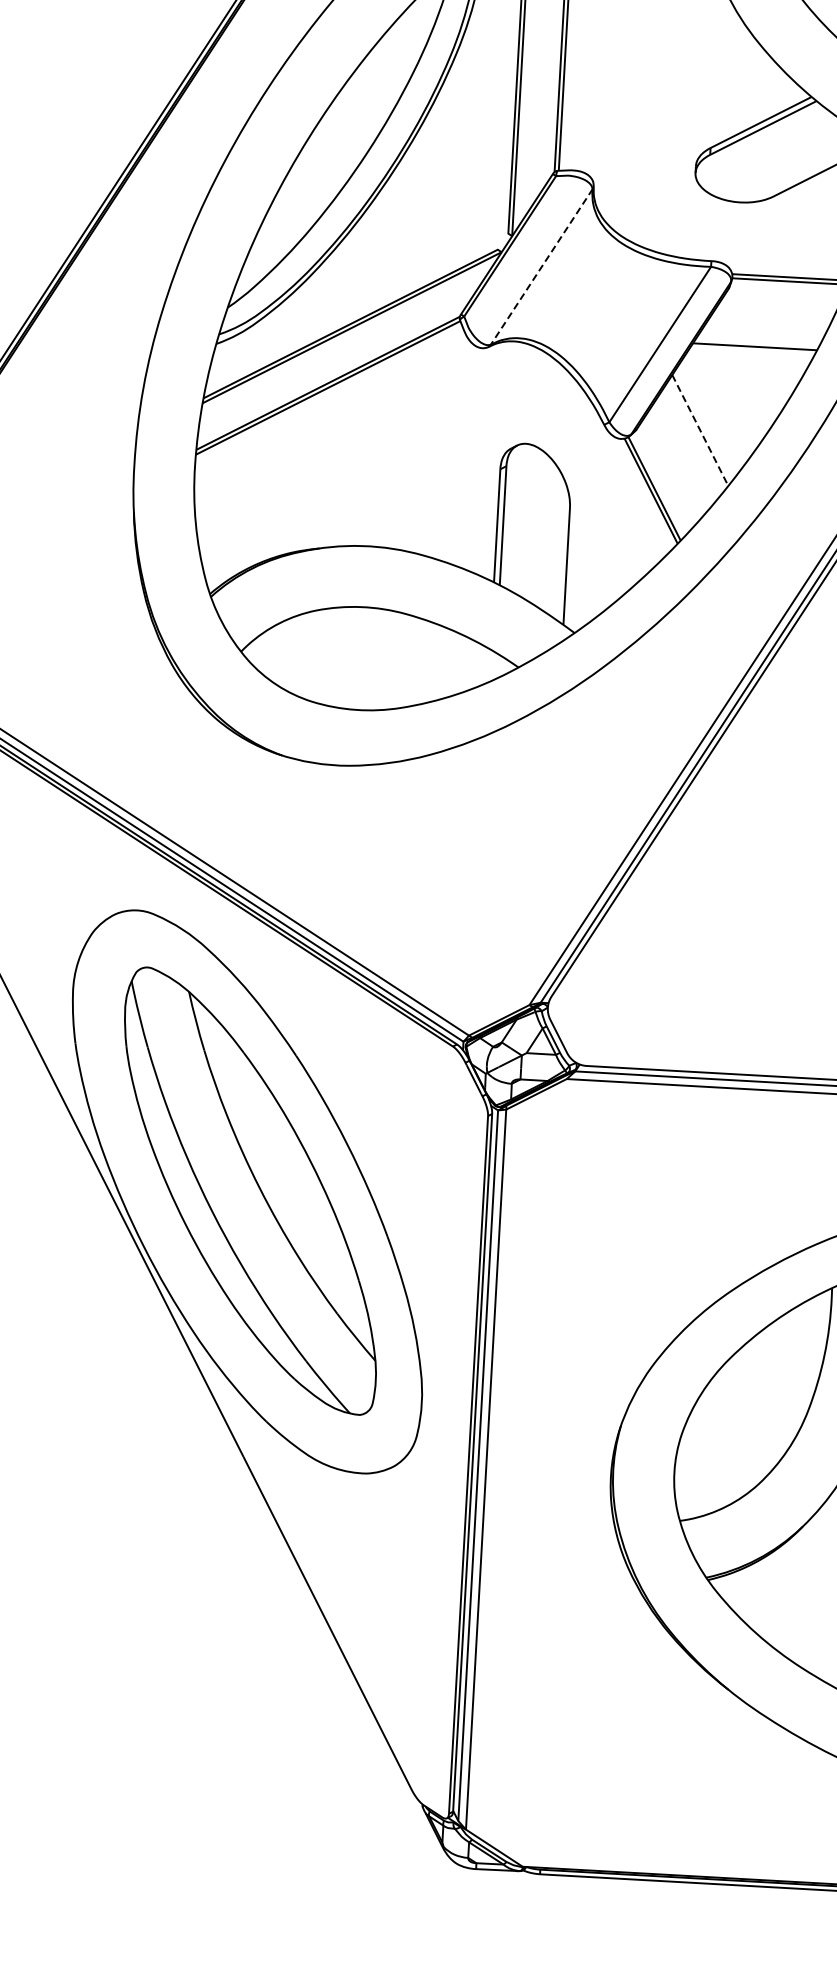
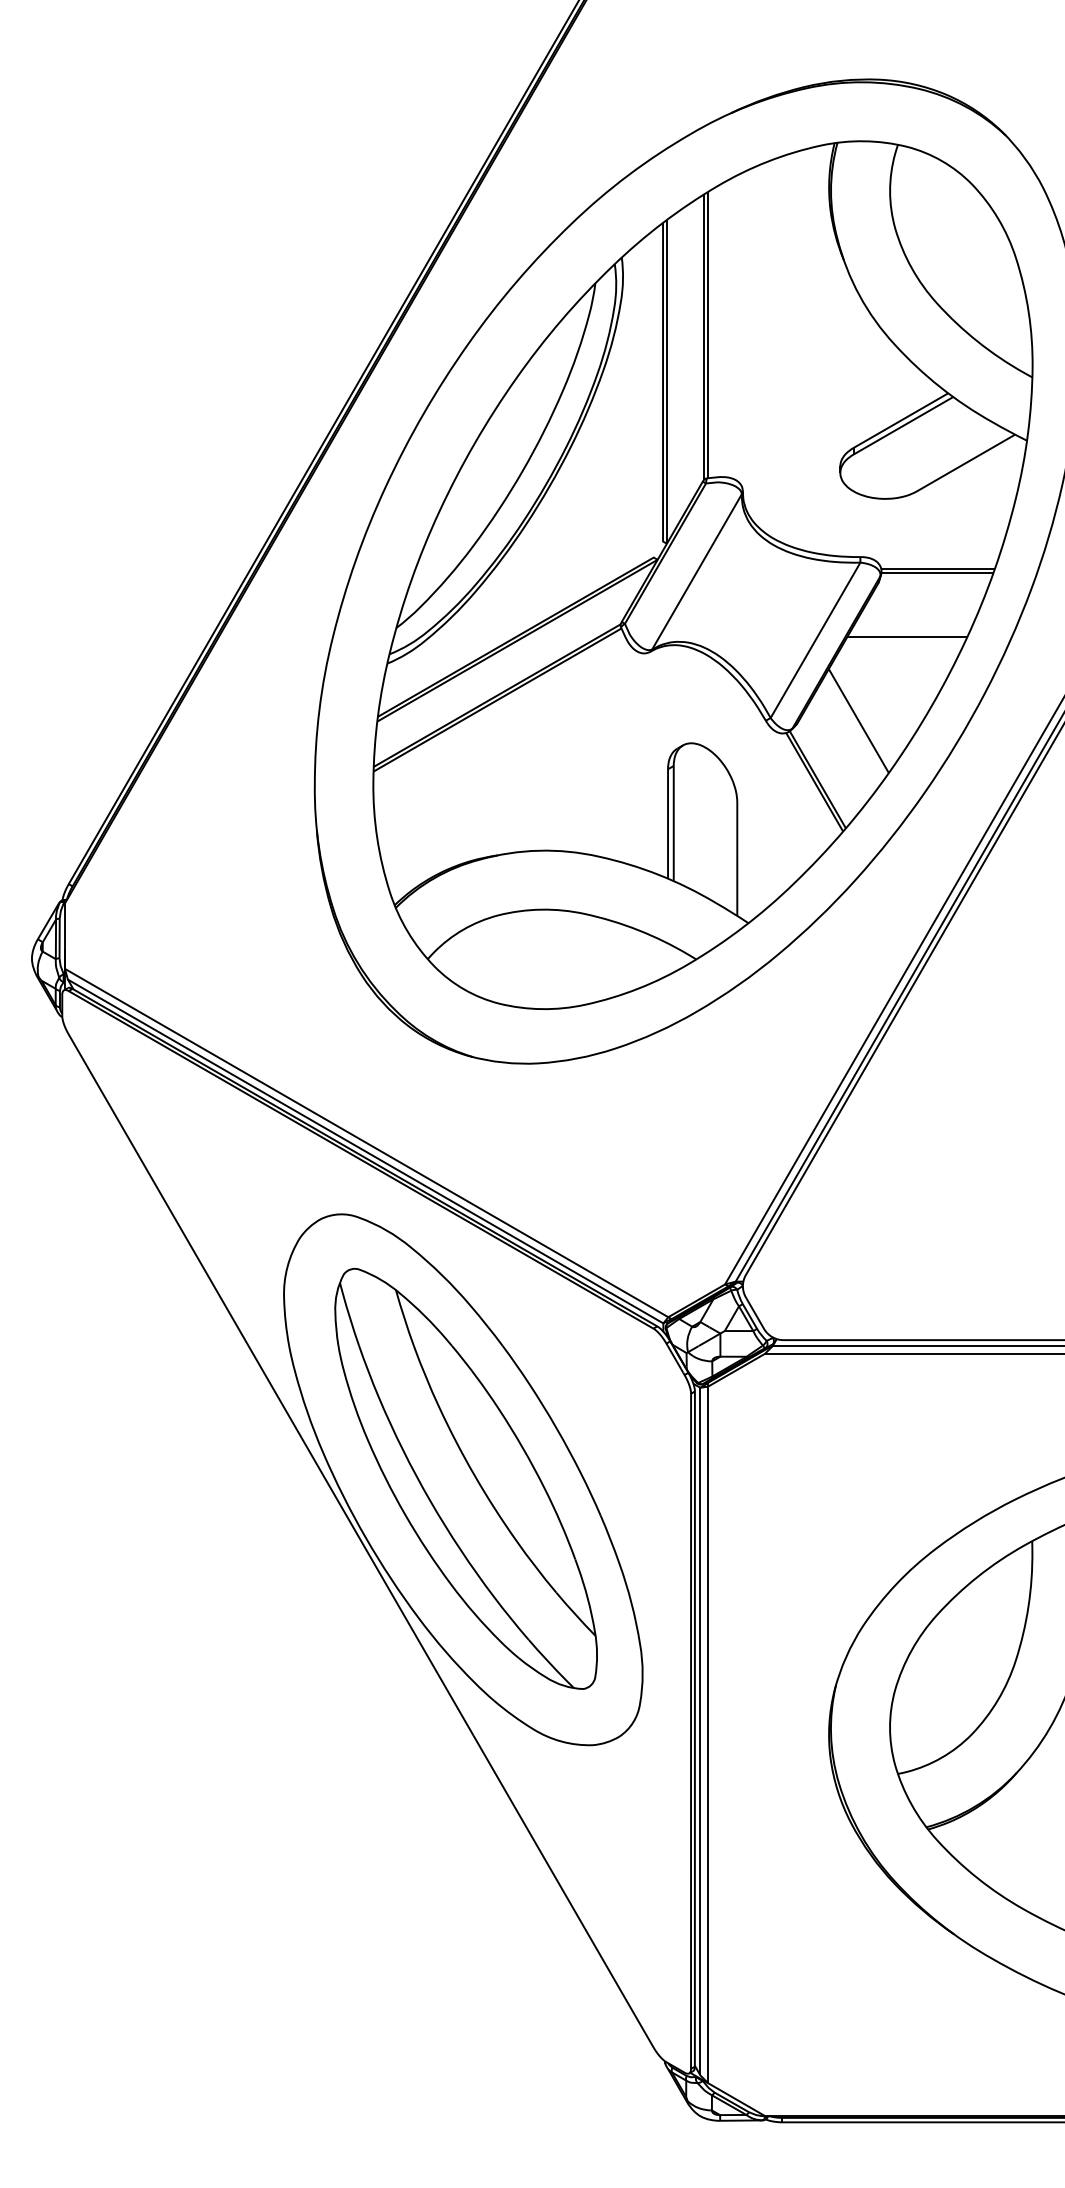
line: (542, 266) -> (697, 571), dashed -> solid
line: (700, 431) -> (859, 721), dashed -> solid

